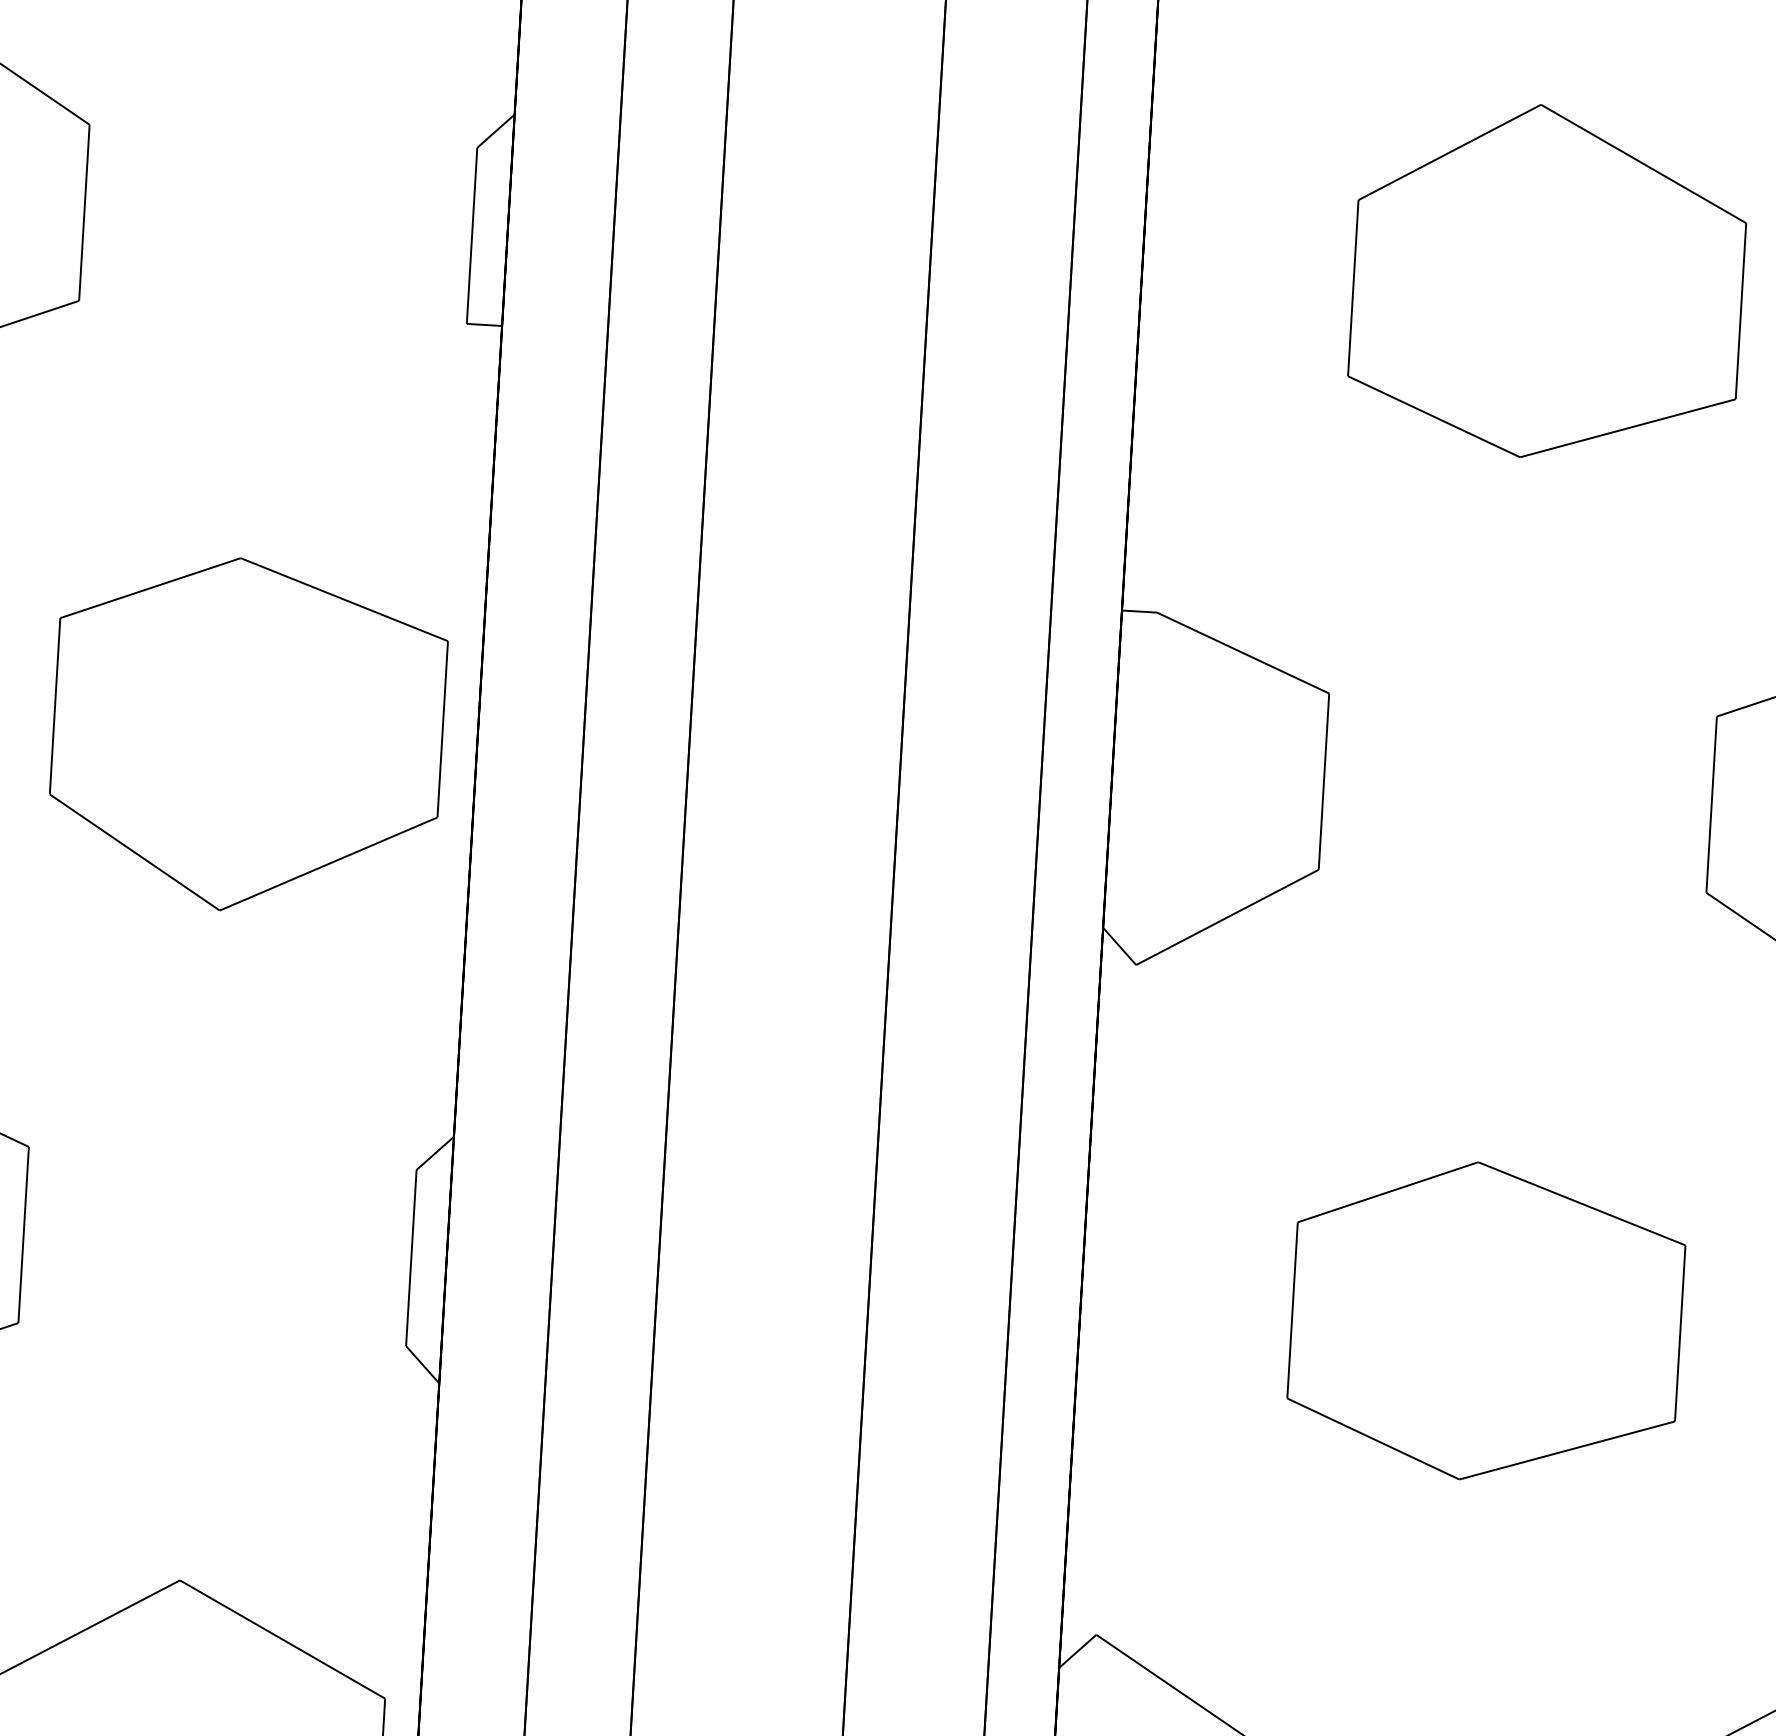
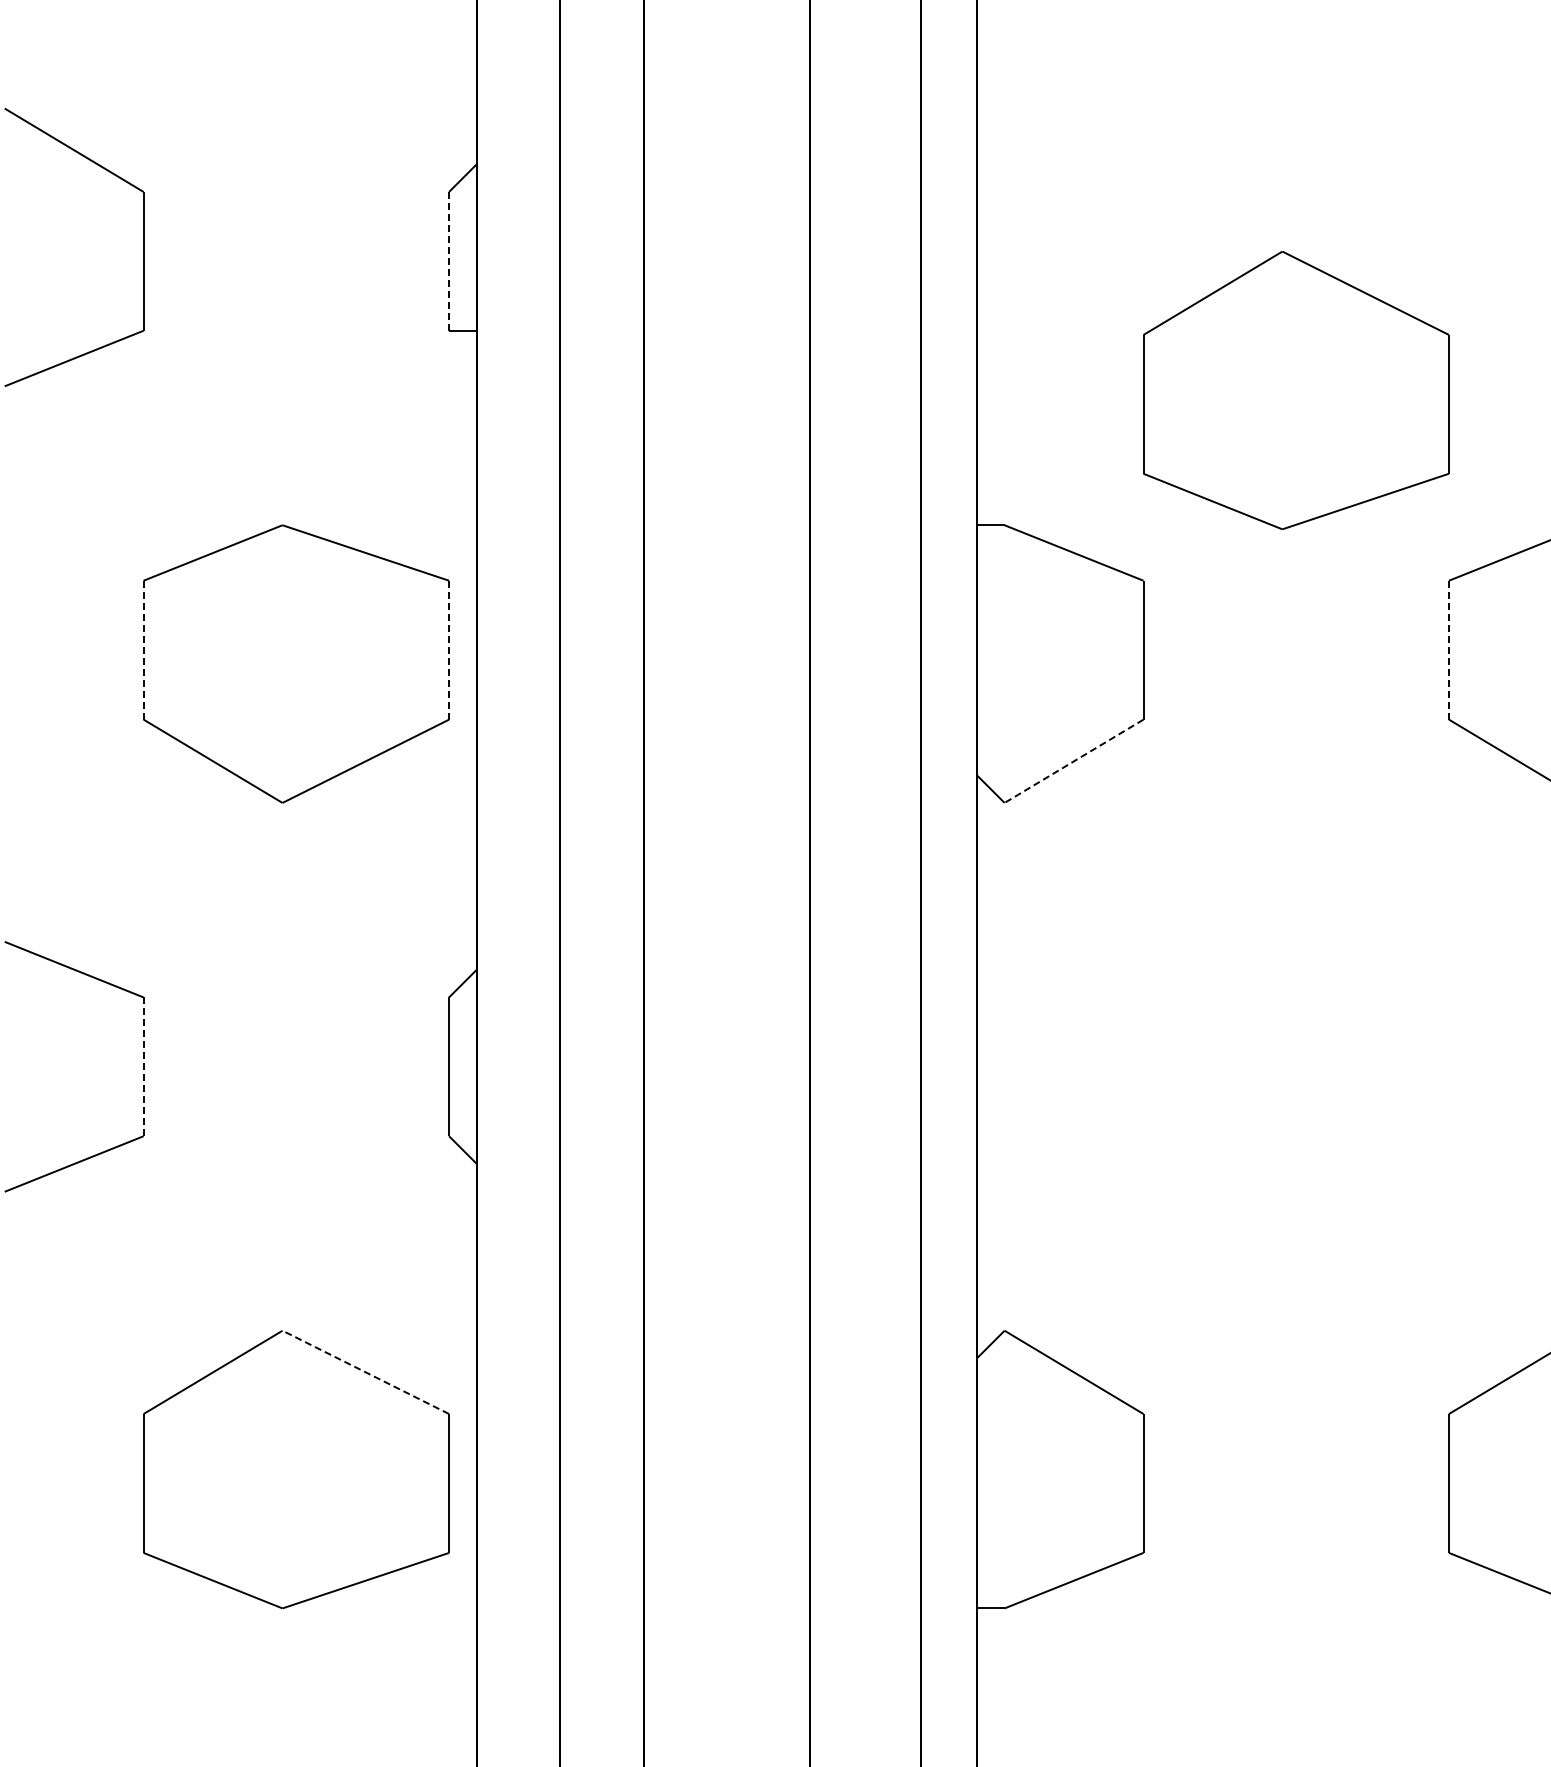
line: (472, 234) -> (449, 260), solid -> dashed
part: (1548, 282) -> (1296, 390), moved
line: (54, 705) -> (143, 649), solid -> dashed
line: (443, 728) -> (449, 649), solid -> dashed
line: (1712, 803) -> (1449, 649), solid -> dashed
line: (1227, 917) -> (1074, 761), solid -> dashed
line: (23, 1234) -> (143, 1066), solid -> dashed
part: (1486, 1321) -> (1296, 1066), removed
line: (282, 1639) -> (365, 1372), solid -> dashed

